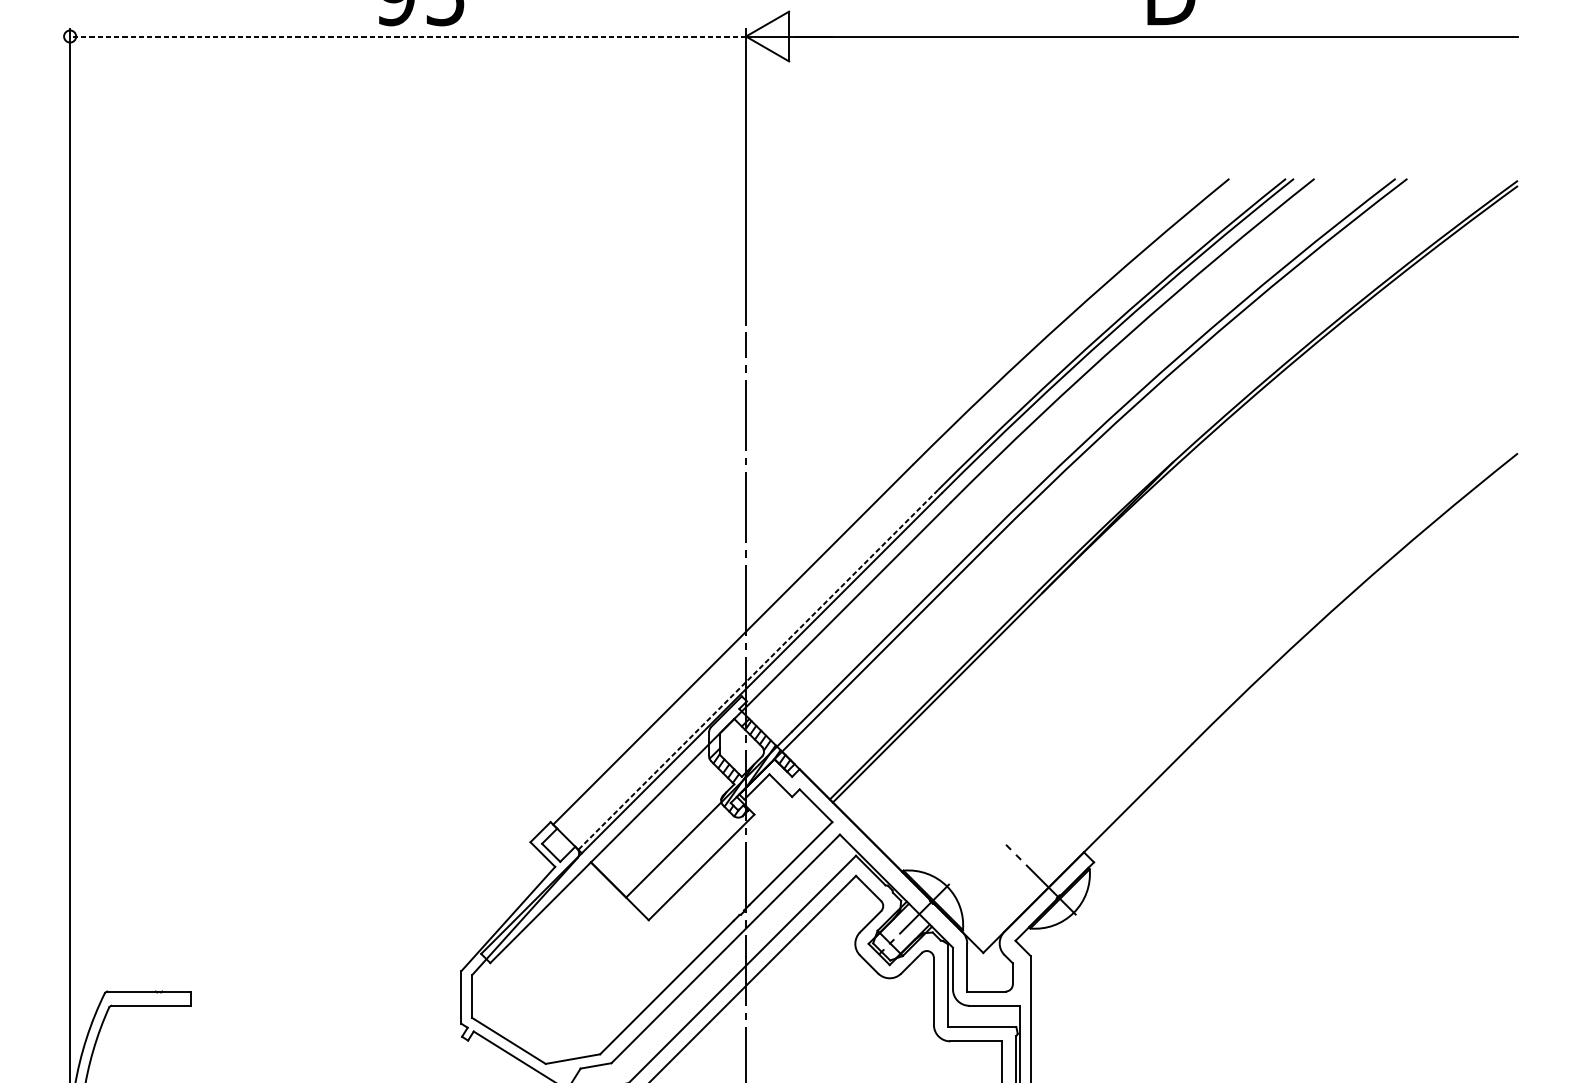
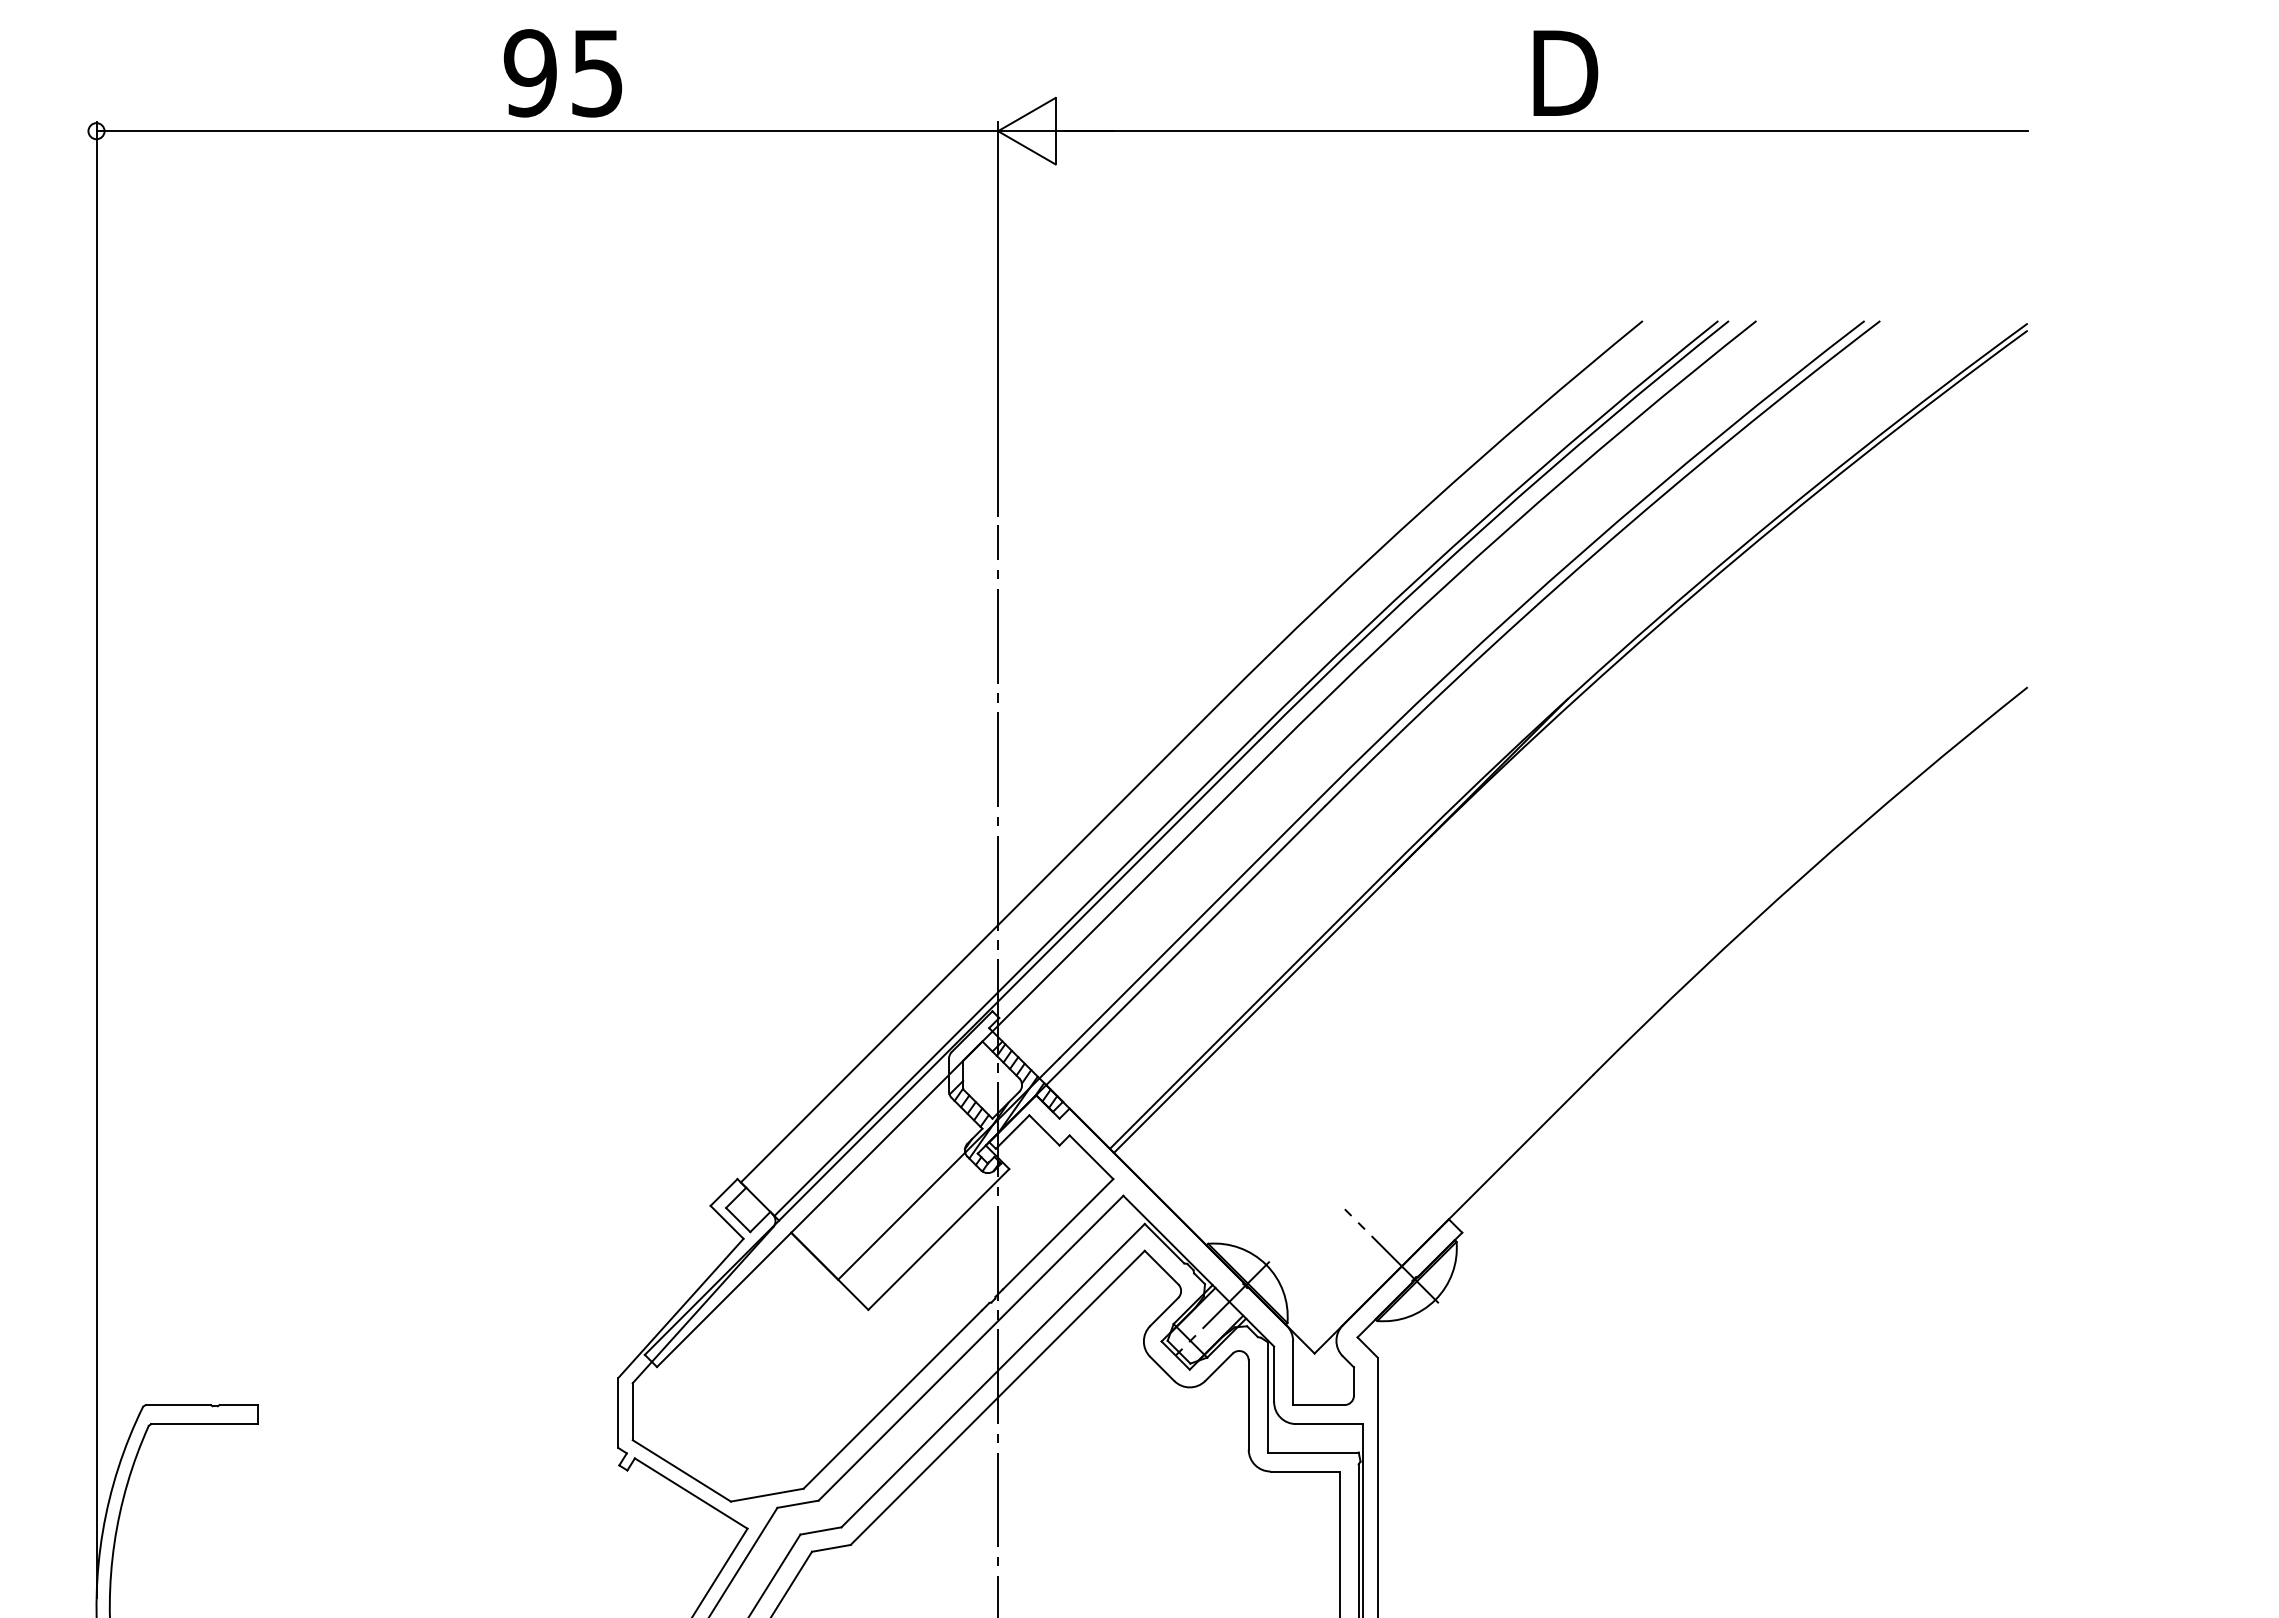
line: (408, 36) -> (547, 131), dashed -> solid
line: (757, 670) -> (1013, 976), dashed -> solid

